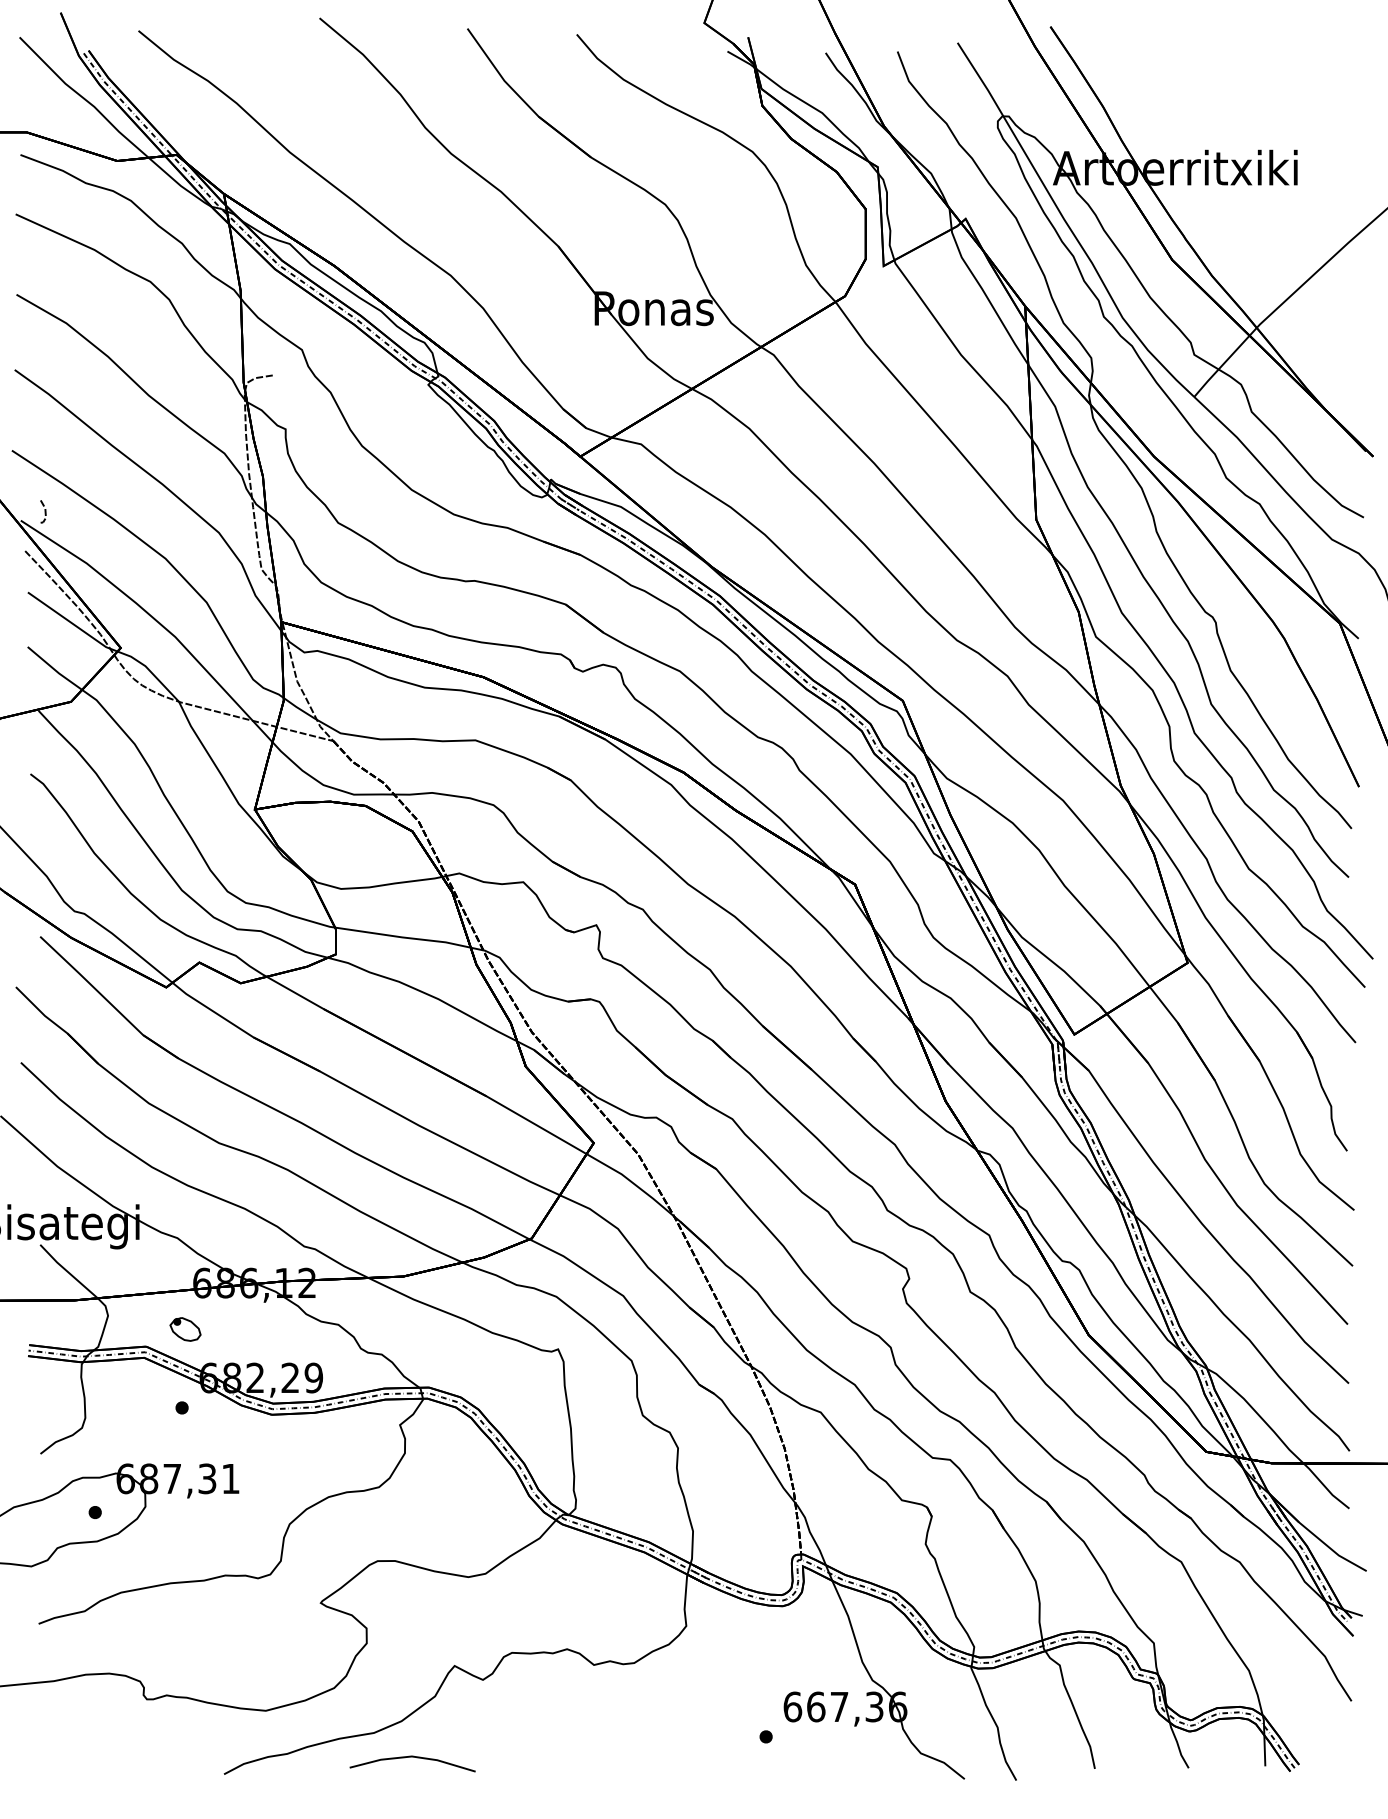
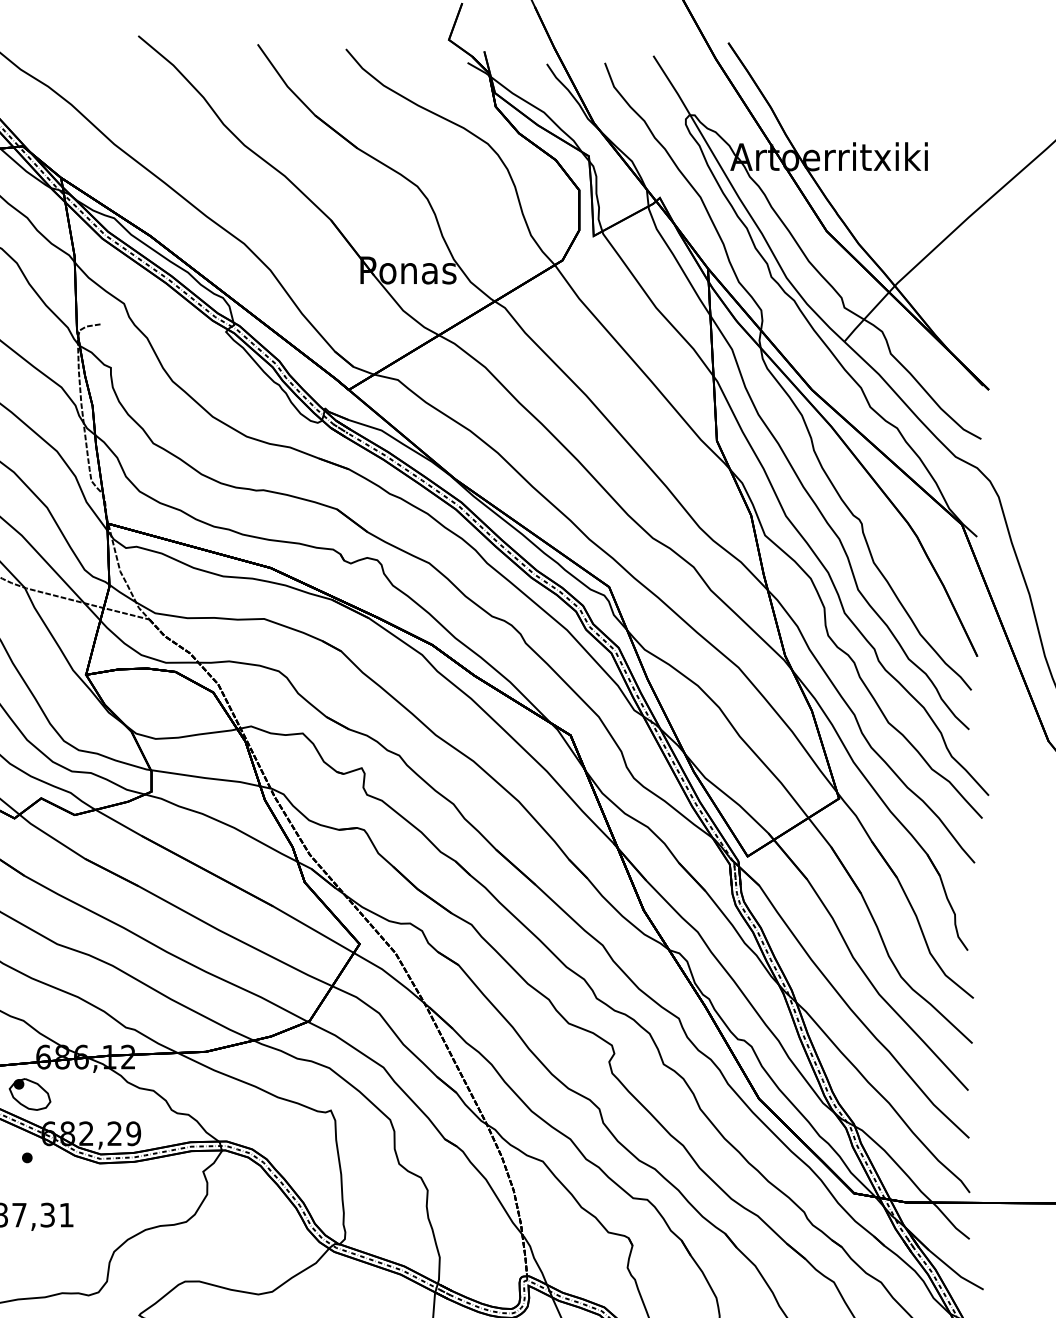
part: (185, 1329) -> (30, 1094), size x1.67

